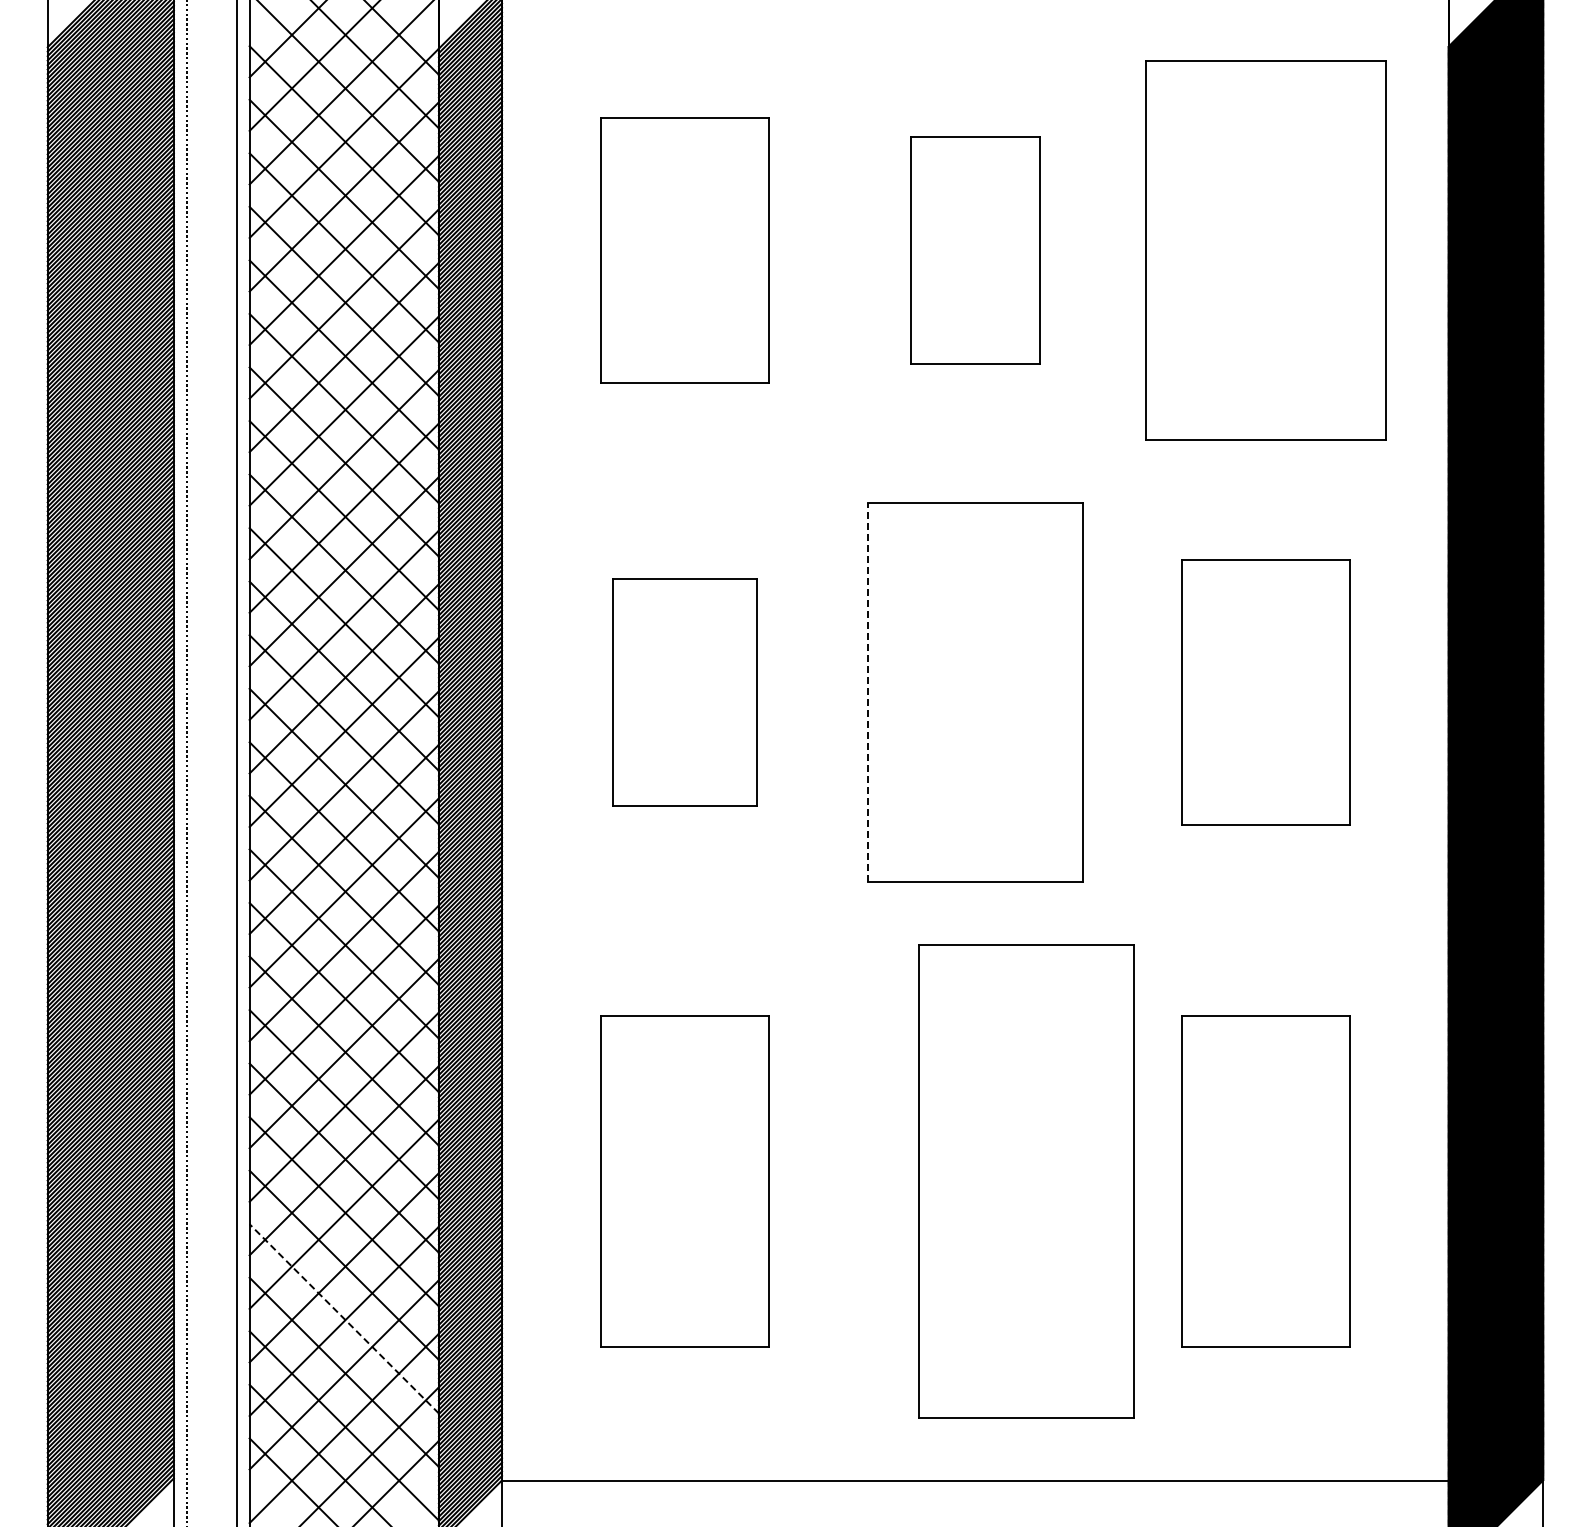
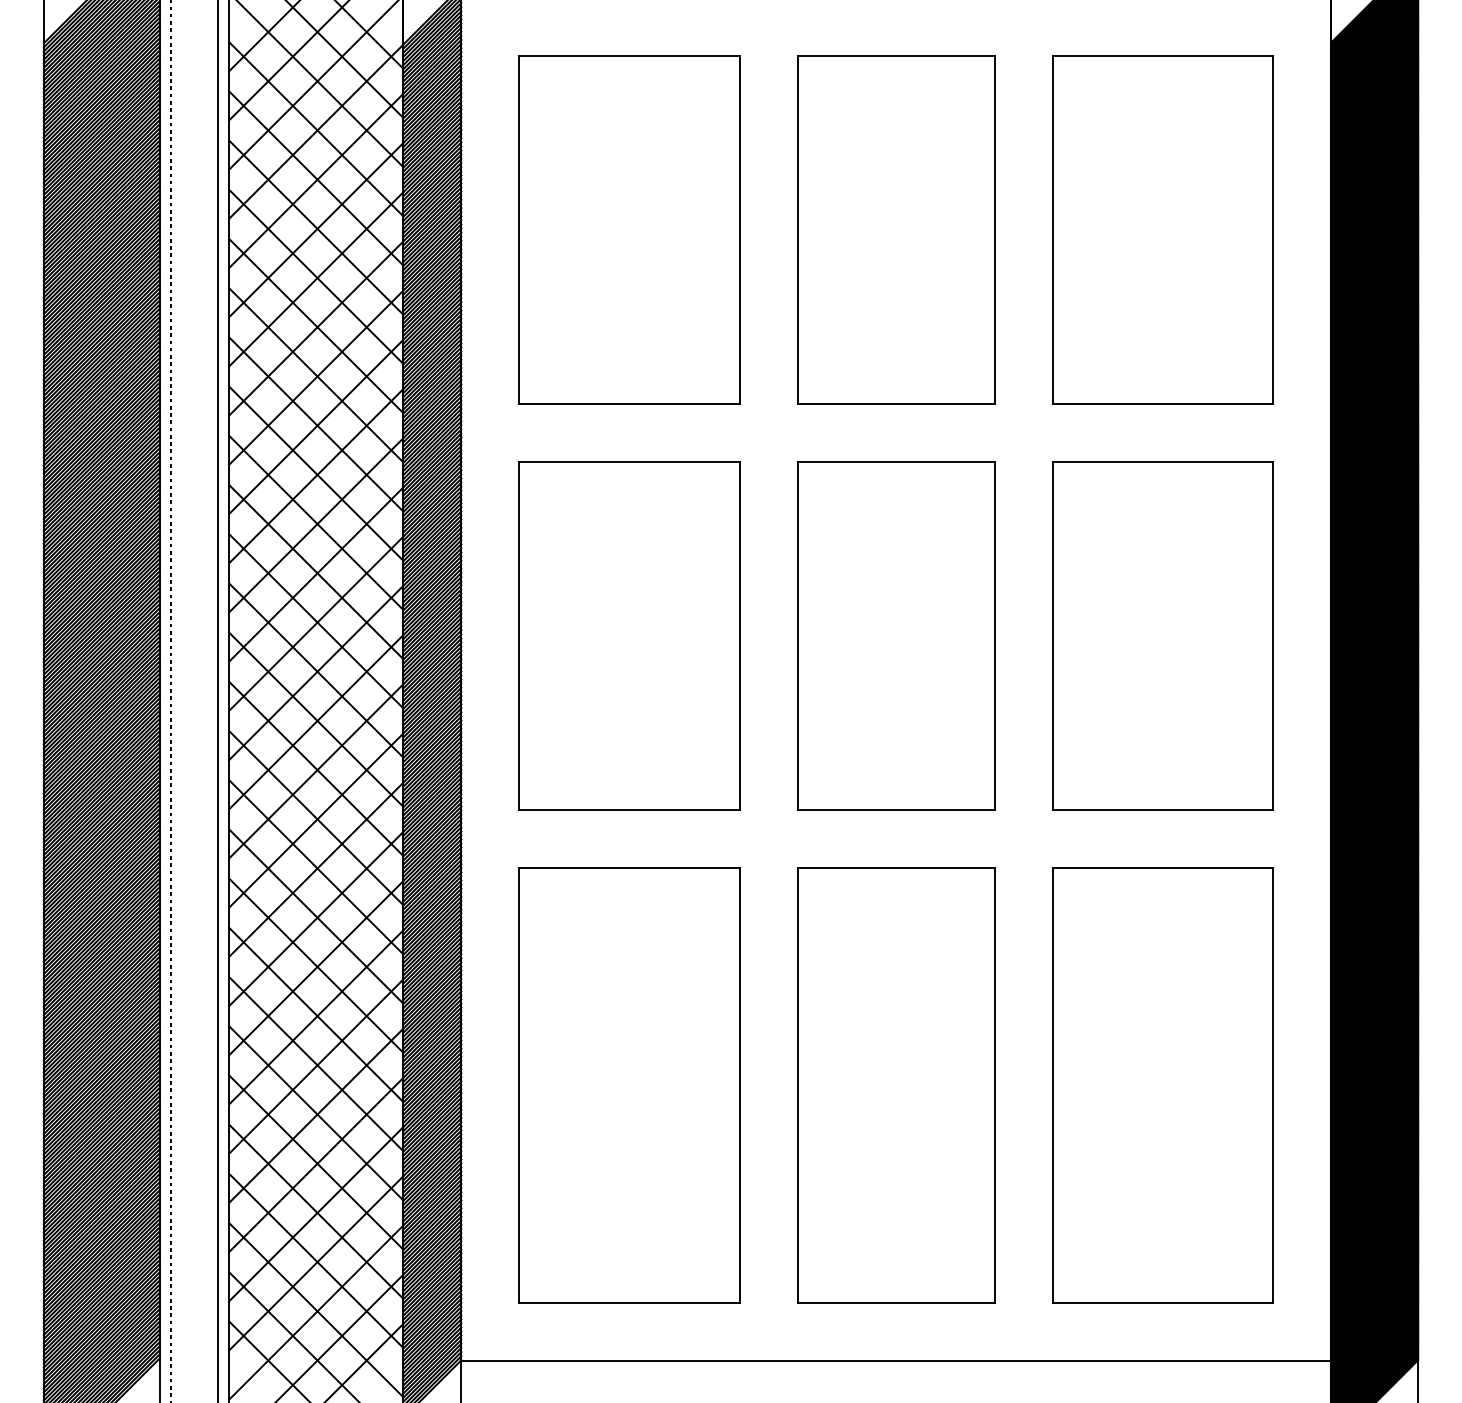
part: (684, 250) -> (629, 230), size x1.43
part: (975, 250) -> (896, 230), size x1.67
line: (868, 691) -> (798, 635), dashed -> solid
part: (684, 692) -> (629, 636), size x1.67
part: (1265, 692) -> (1162, 636), size x1.43
part: (684, 1181) -> (629, 1085), size x1.43
part: (1026, 1181) -> (896, 1085), moved
part: (1265, 1181) -> (1162, 1085), size x1.43
line: (344, 1318) -> (316, 1211), dashed -> solid

